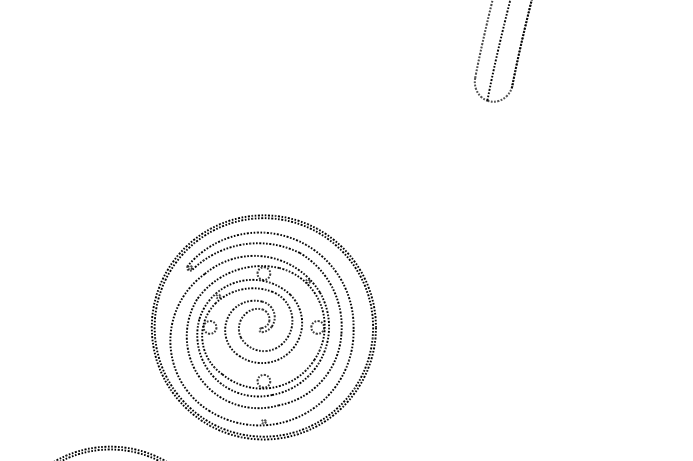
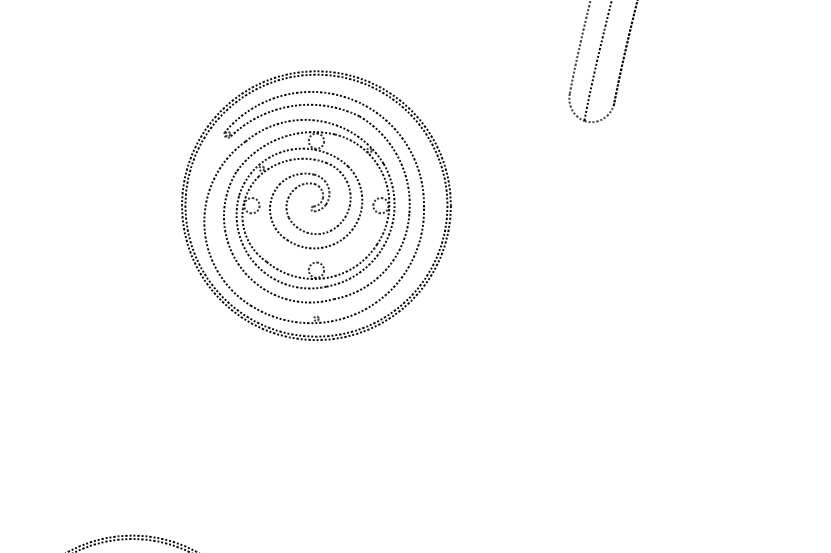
part: (263, 327) -> (315, 205), moved

